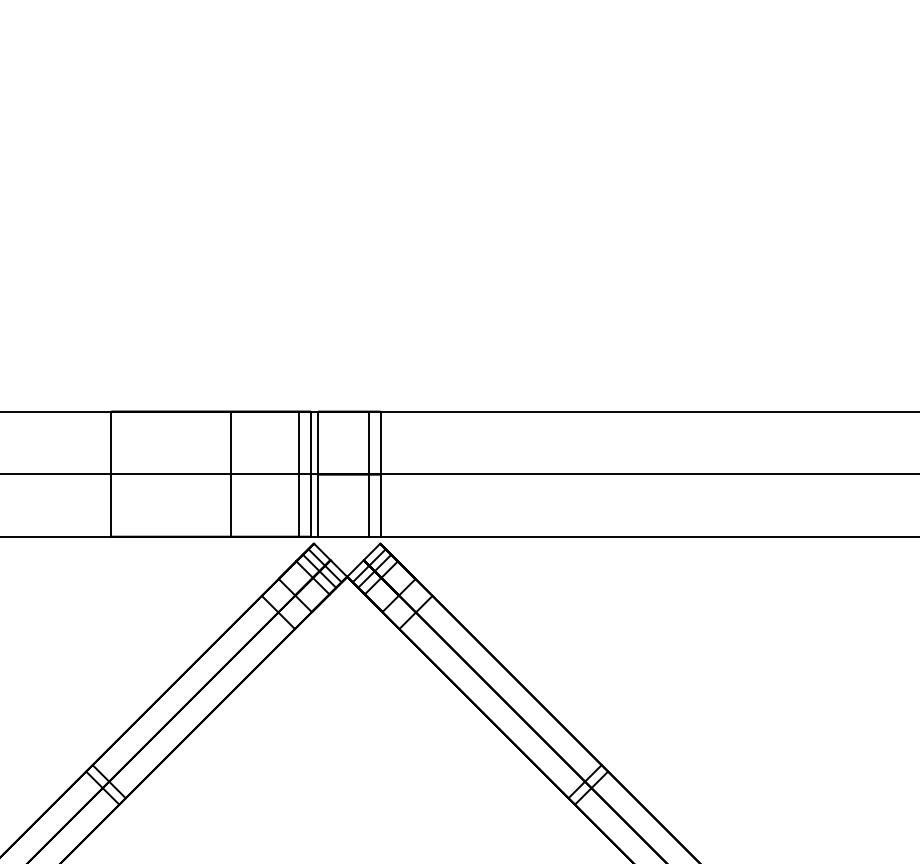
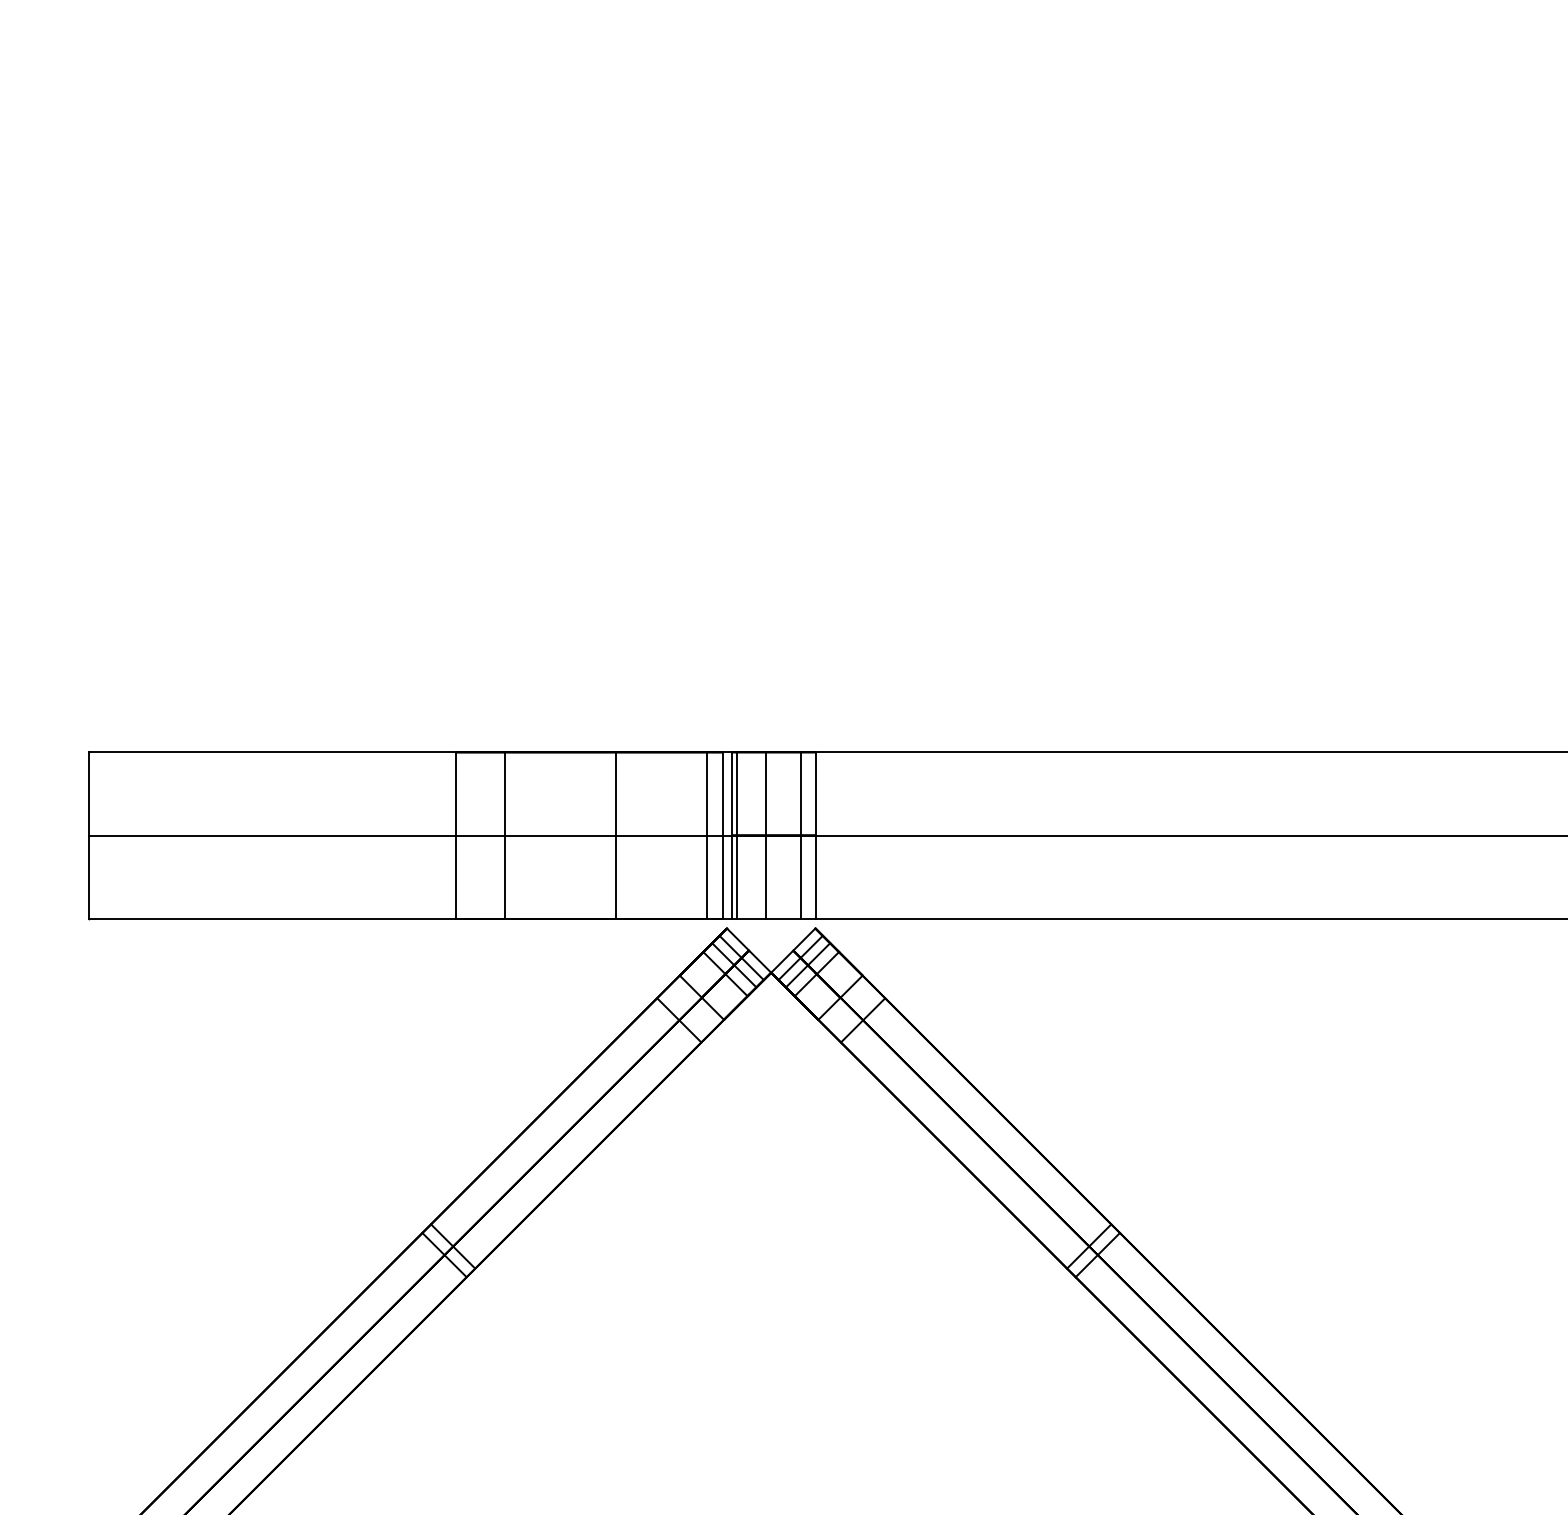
line: (147, 474) -> (504, 835), added
line: (321, 474) -> (737, 835), added
line: (342, 474) -> (765, 835), added

